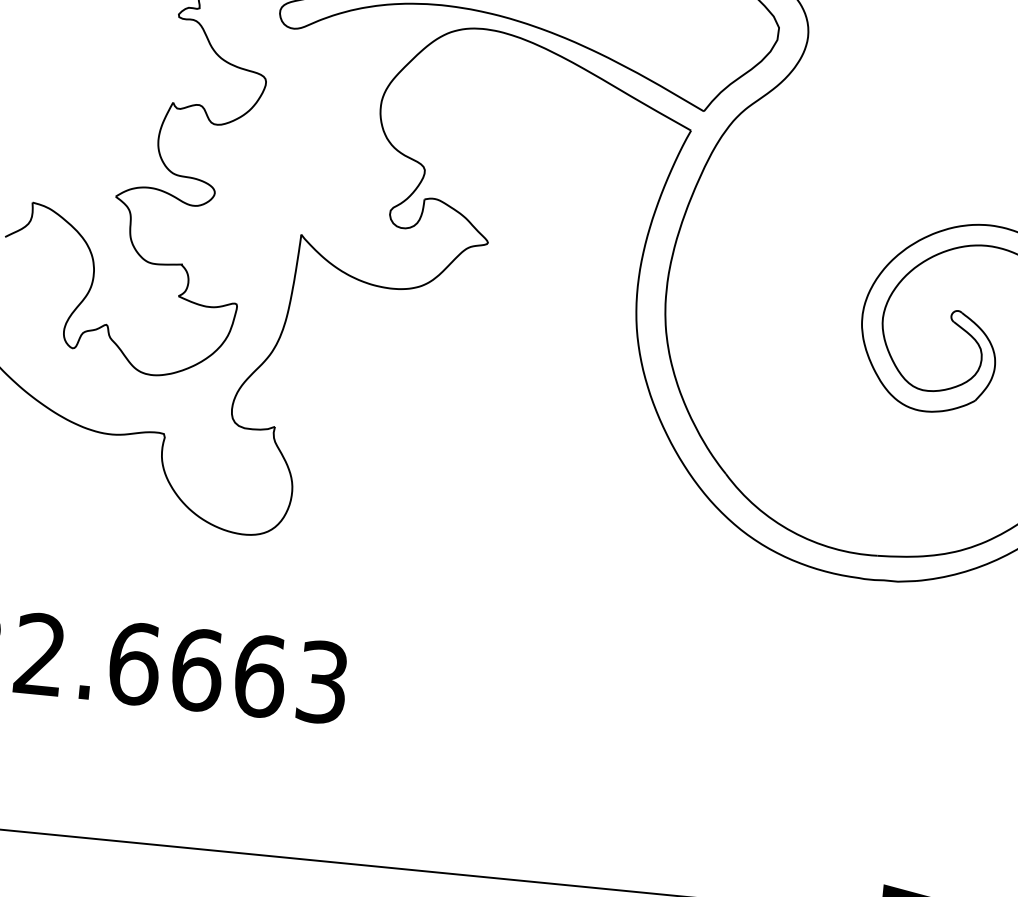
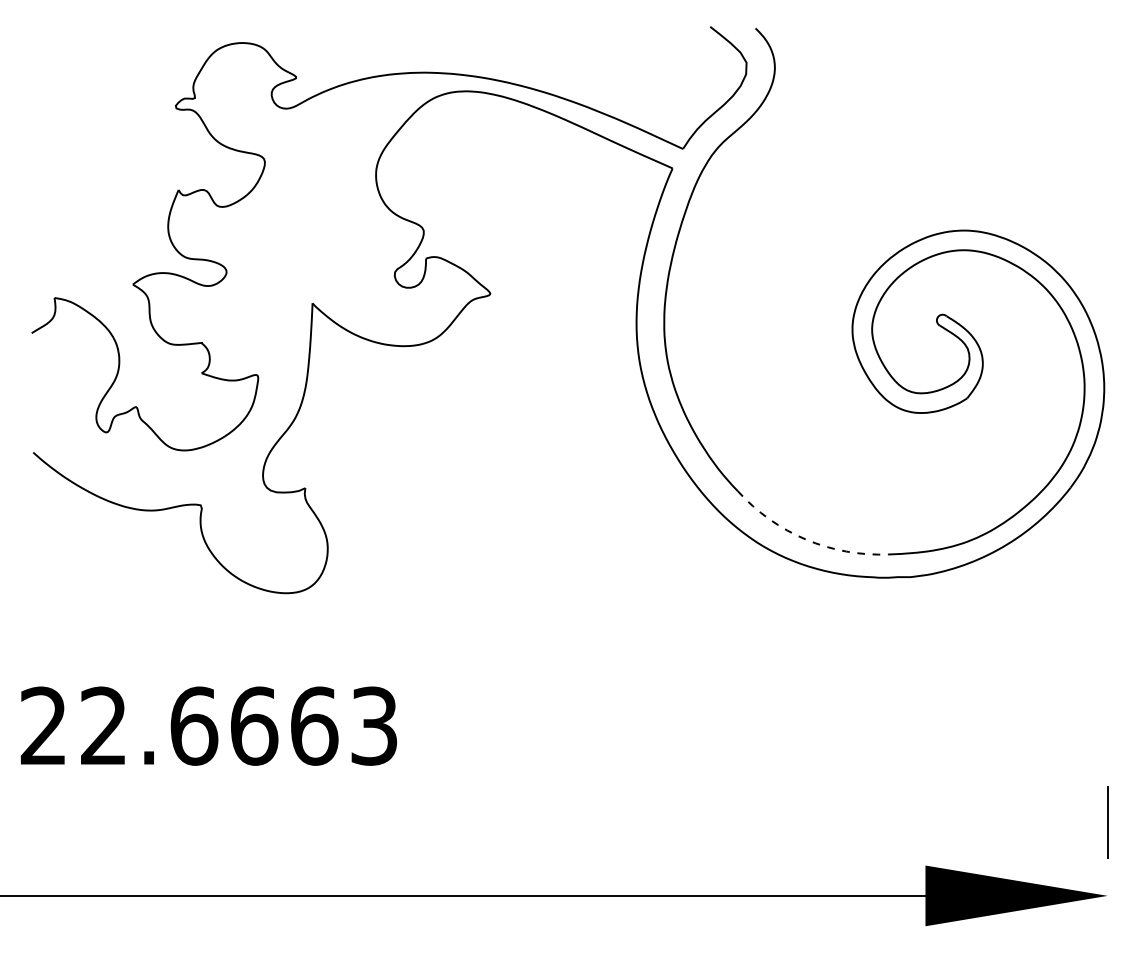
arc: (792, 531) -> (806, 539), solid -> dashed

